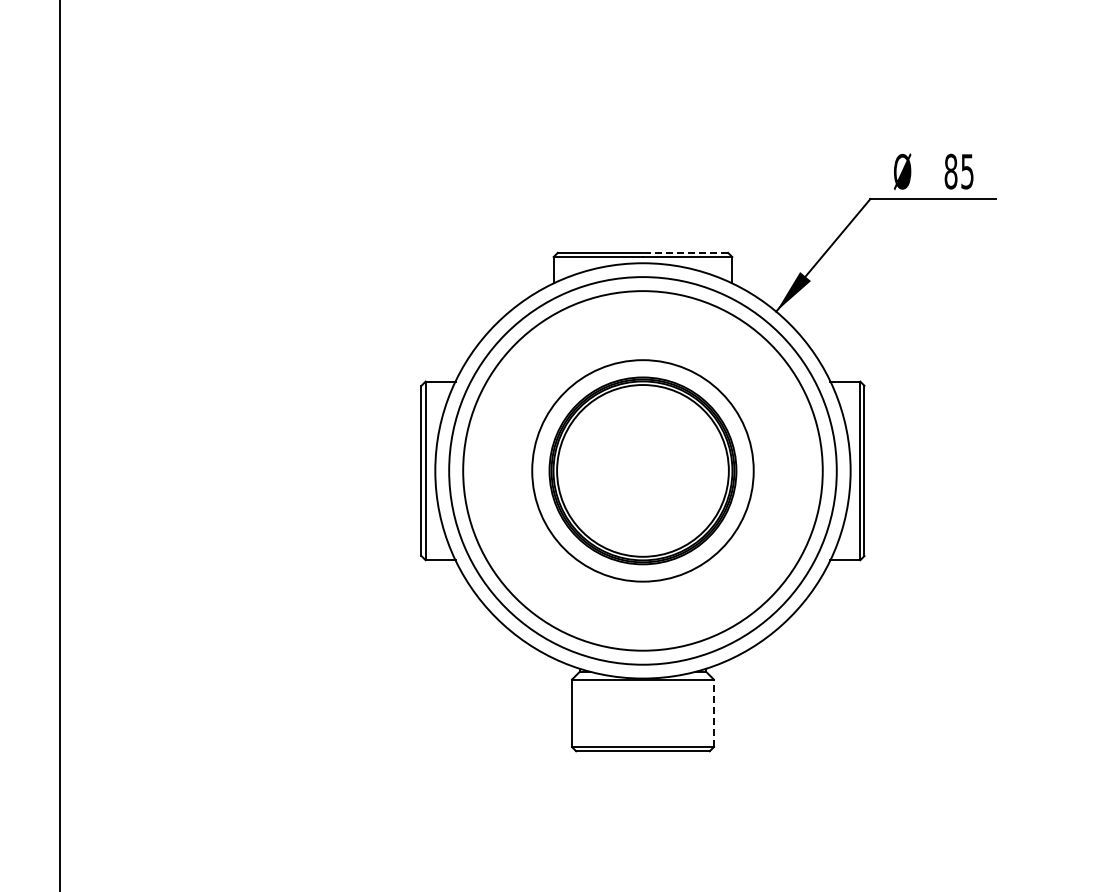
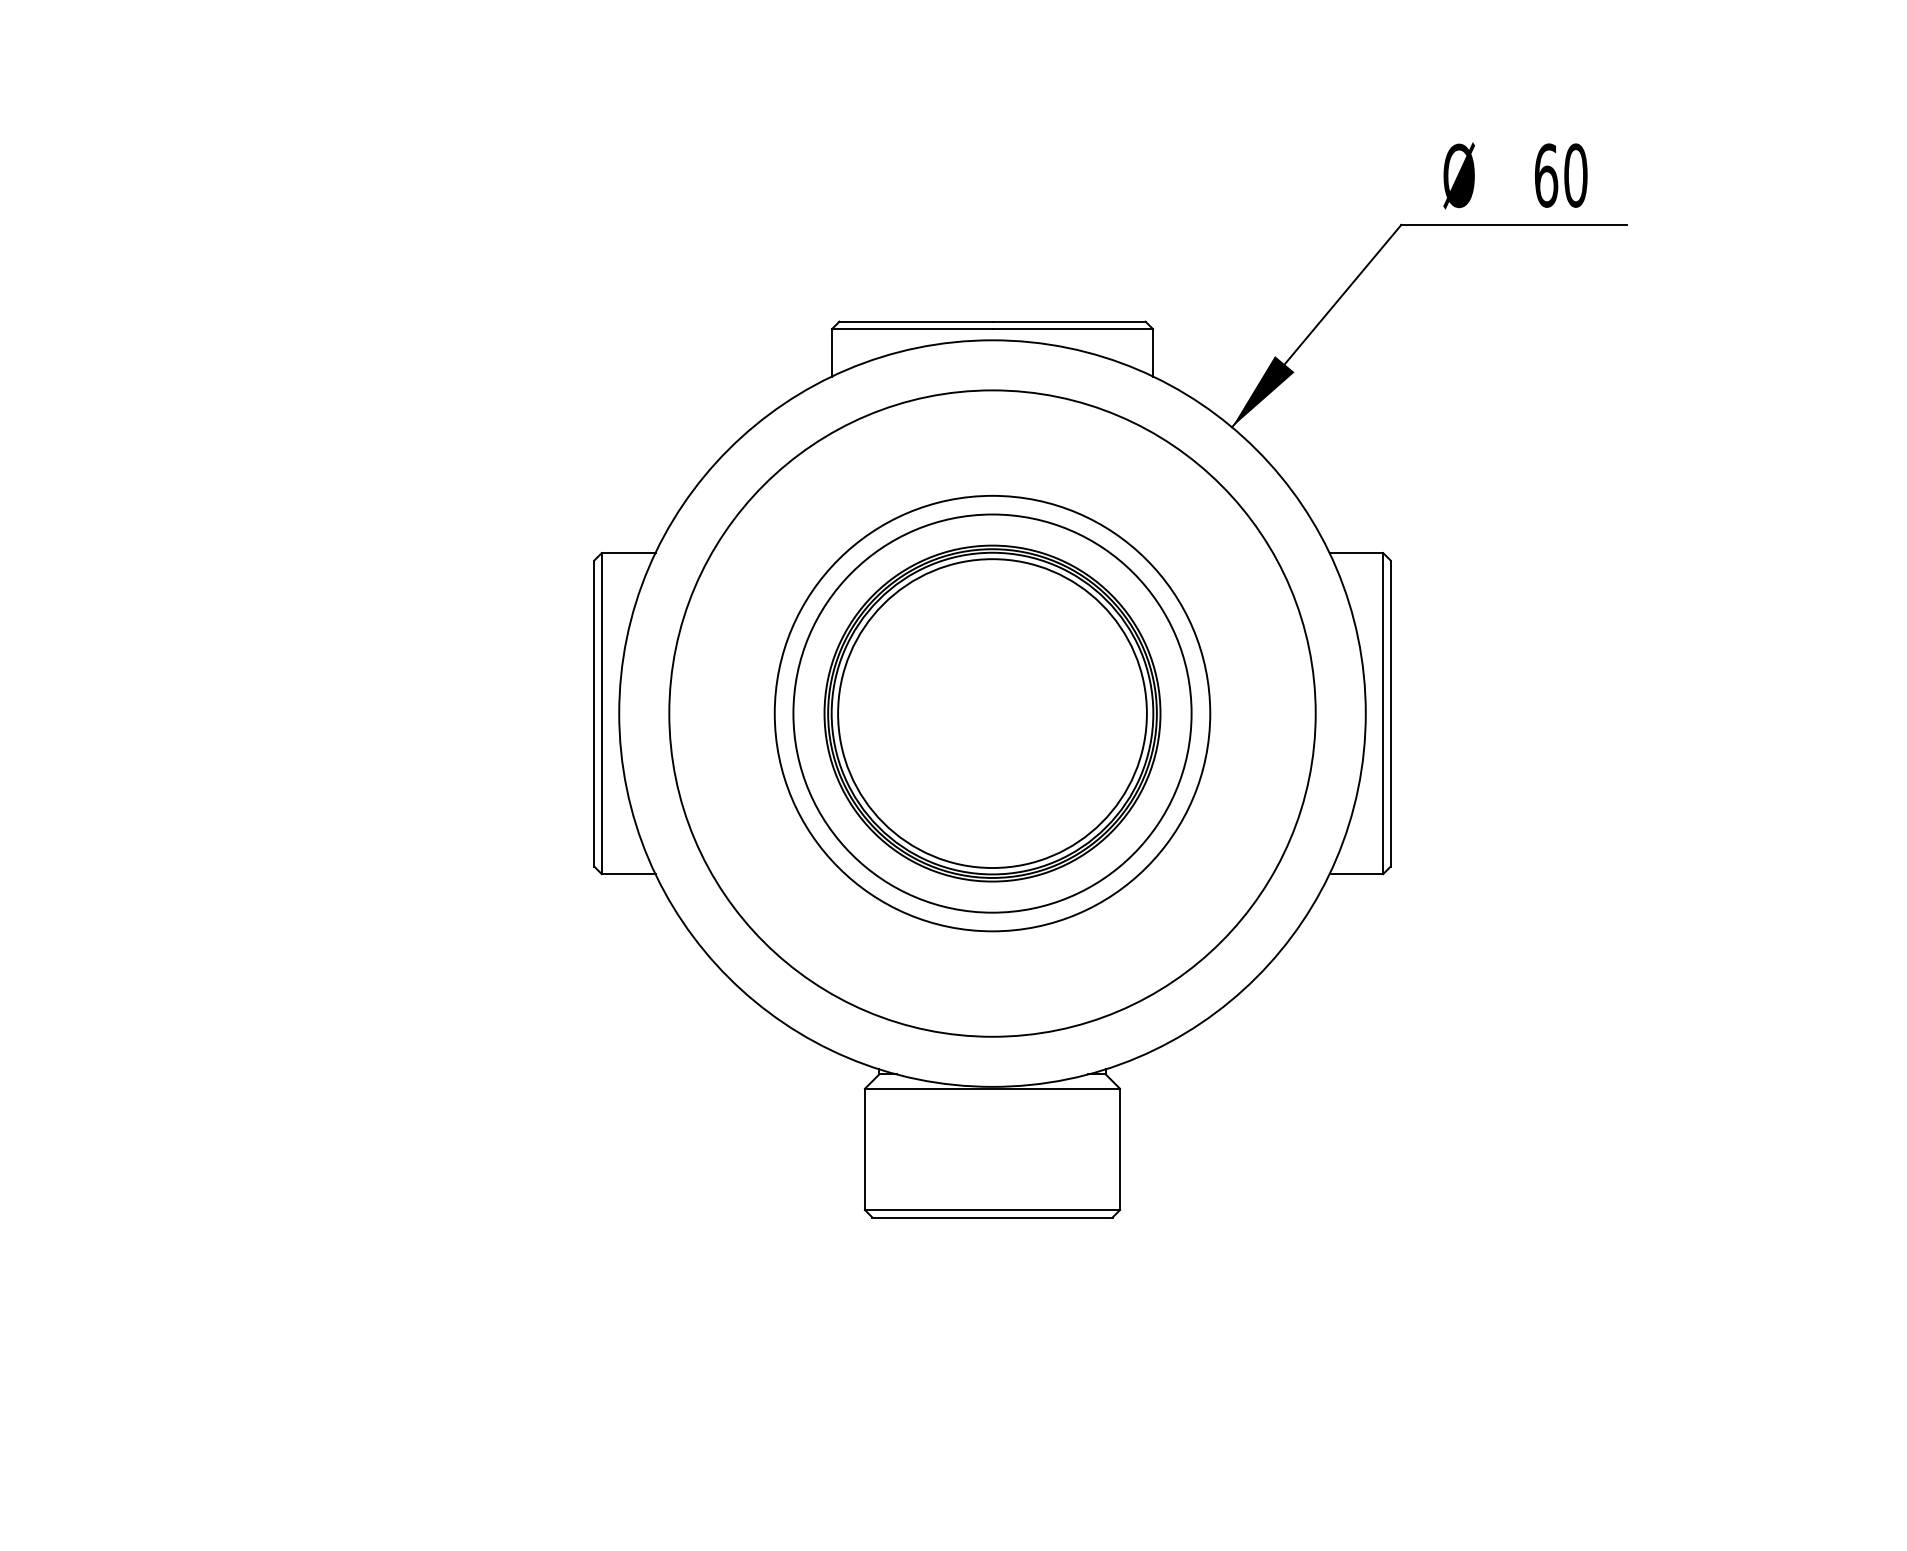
text: (958, 171) -> (1559, 175), 85 -> 60
line: (685, 252) -> (1068, 320), dashed -> solid
circle: (642, 470) -> (991, 712), size x0.62
line: (713, 713) -> (1119, 1149), dashed -> solid

